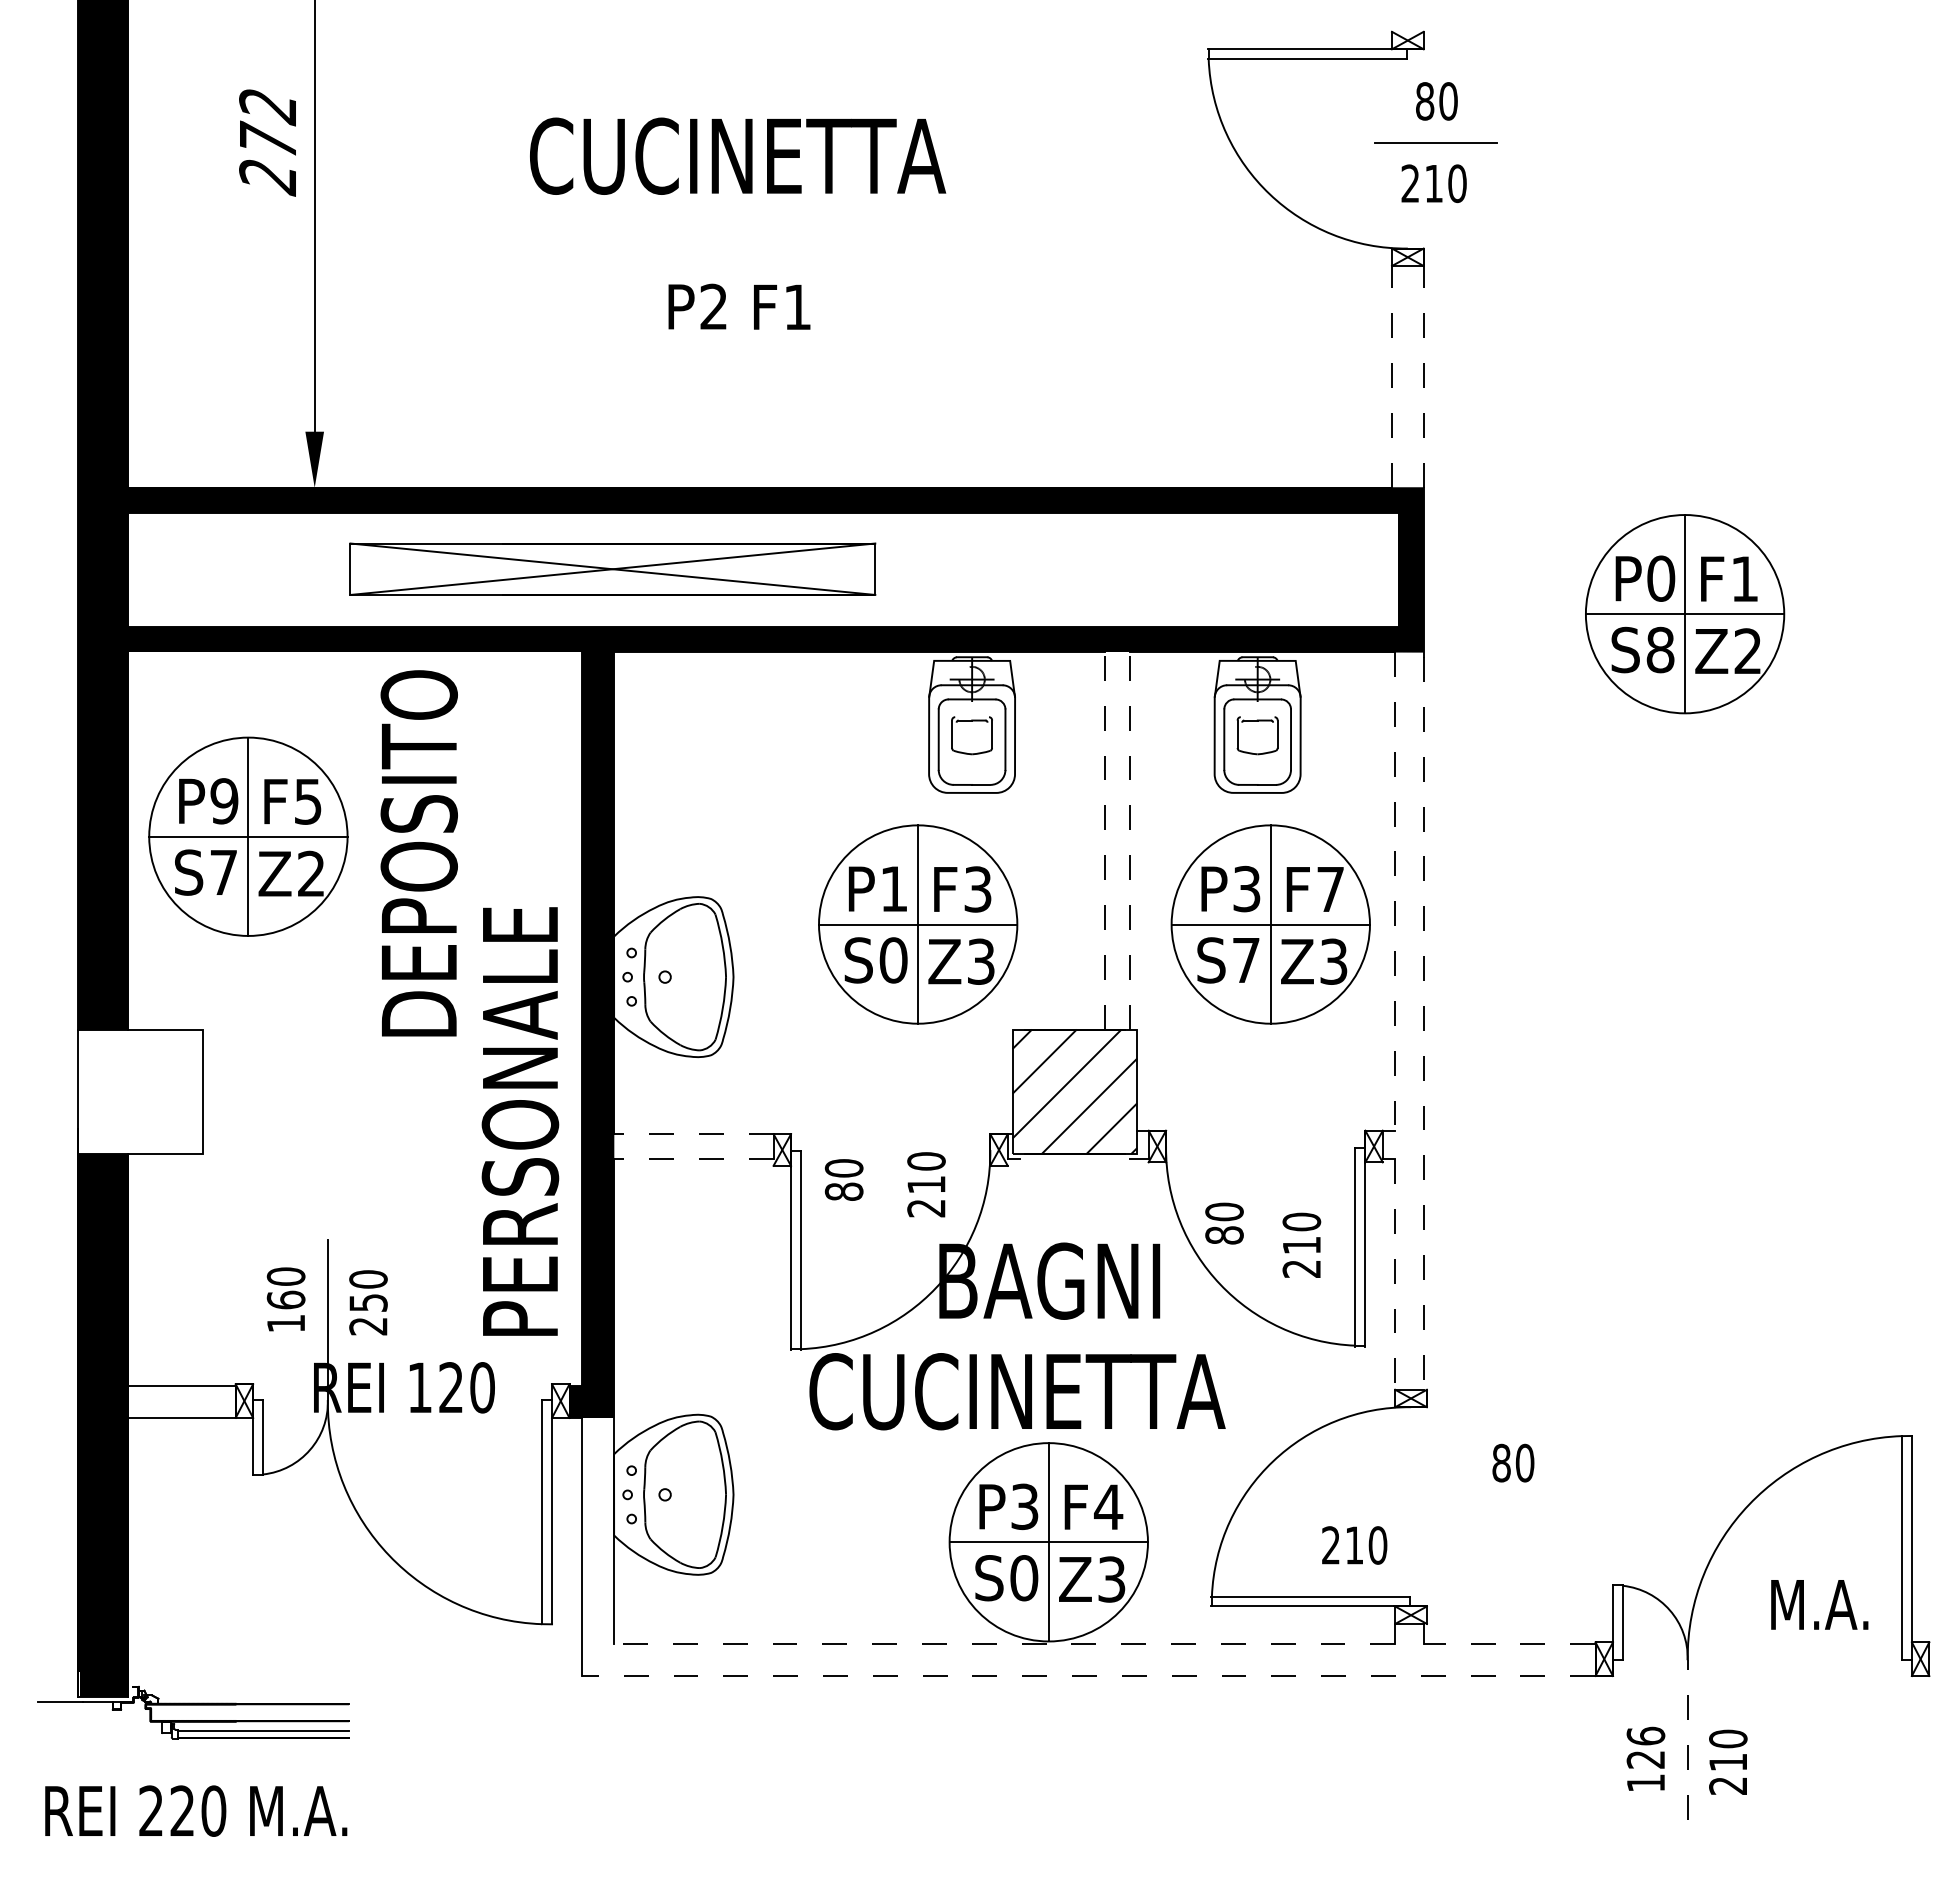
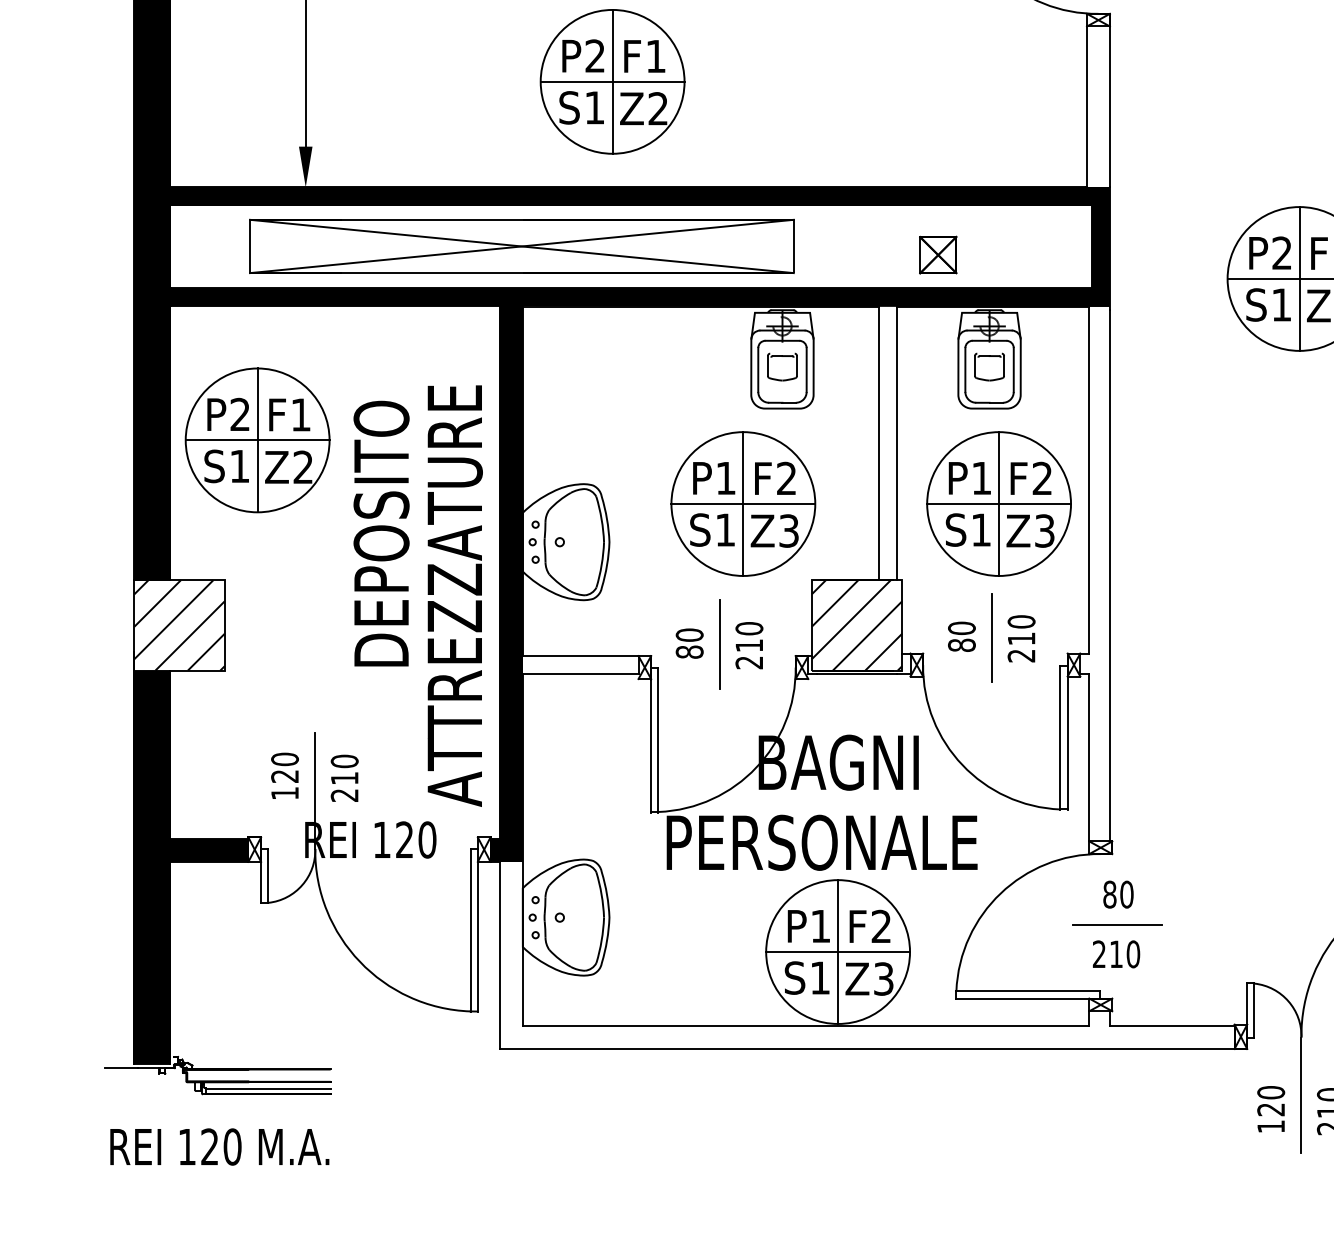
part: (737, 342) -> (612, 81), added
line: (1392, 376) -> (1087, 106), dashed -> solid
line: (1423, 376) -> (1109, 106), dashed -> solid
part: (612, 568) -> (521, 245), size x1.43
text: (1661, 578) -> (1282, 253), P0 -> P2
part: (1186, 581) -> (937, 255), added
text: (1660, 649) -> (1281, 304), S8 -> S1
text: (224, 801) -> (240, 414), P9 -> P2
text: (308, 801) -> (301, 414), F5 -> F1
line: (1104, 840) -> (878, 443), dashed -> solid
line: (1129, 840) -> (896, 443), dashed -> solid
text: (418, 853) -> (381, 533), moved
text: (223, 872) -> (239, 466), S7 -> S1
text: (1246, 888) -> (981, 477), P3 -> P1
text: (1330, 888) -> (1042, 477), F7 -> F2
text: (977, 889) -> (786, 478), F3 -> F2
line: (1395, 891) -> (1089, 480), dashed -> solid
text: (893, 960) -> (725, 530), S0 -> S1
text: (1246, 960) -> (981, 530), S7 -> S1
line: (1423, 1023) -> (1109, 575), dashed -> solid
text: (520, 1051) -> (454, 596), PERSONALE -> ATTREZZATURE
hatch: (140, 1091) -> (179, 625), added
line: (1261, 1108) -> (992, 637), added
line: (885, 1118) -> (719, 644), added
line: (693, 1134) -> (580, 656), dashed -> solid
line: (693, 1159) -> (580, 674), dashed -> solid
line: (1074, 1159) -> (856, 674), added
text: (843, 1179) -> (689, 643), moved
text: (926, 1184) -> (749, 645), moved
text: (1224, 1223) -> (961, 636), moved
text: (1301, 1244) -> (1021, 638), moved
line: (1395, 1274) -> (1089, 757), dashed -> solid
text: (285, 1299) -> (284, 775), 160 -> 120
text: (368, 1302) -> (344, 778), 250 -> 210
text: (1025, 1391) -> (821, 842), CUCINETTA -> PERSONALE
fill: (181, 1401) -> (209, 849), added
text: (1513, 1462) -> (1118, 894), moved
line: (1434, 1504) -> (1117, 924), added
text: (1024, 1506) -> (820, 926), P3 -> P1
text: (1108, 1506) -> (881, 926), F4 -> F2
text: (1354, 1545) -> (1116, 954), moved
text: (1024, 1578) -> (820, 978), S0 -> S1
line: (1004, 1644) -> (805, 1026), dashed -> solid
line: (1509, 1644) -> (1172, 1026), dashed -> solid
line: (1088, 1675) -> (866, 1048), dashed -> solid
text: (1645, 1735) -> (1270, 1092), 126 -> 120
line: (1687, 1740) -> (1301, 1095), dashed -> solid
text: (150, 1810) -> (186, 1146), 220 -> 120

